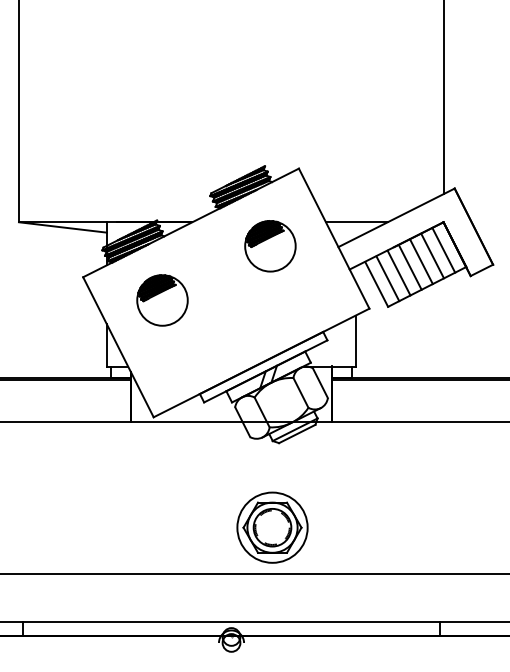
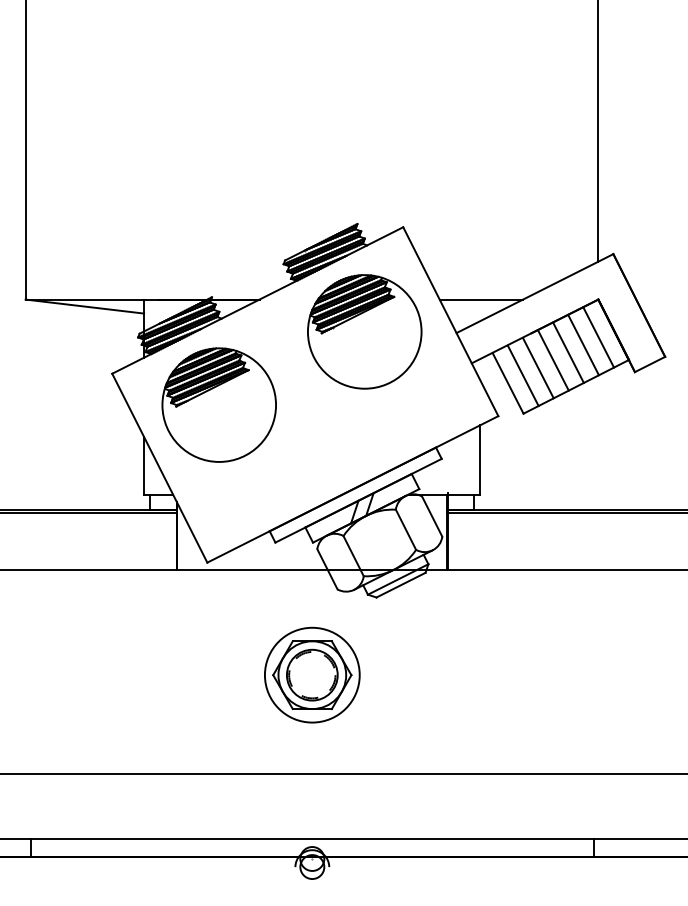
part: (270, 246) -> (364, 332), size x1.67
part: (162, 300) -> (219, 405), size x1.67
part: (272, 527) -> (312, 674), moved

